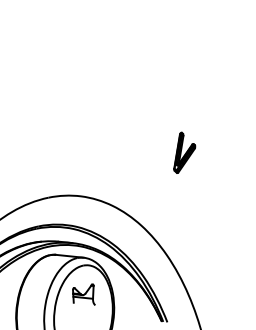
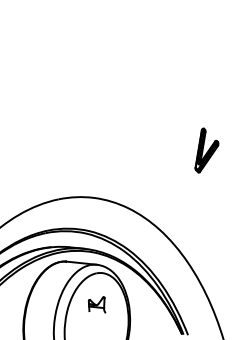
part: (83, 294) -> (96, 304), size x0.7

